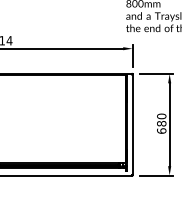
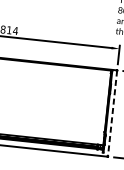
line: (132, 124) -> (112, 113), solid -> dashed

